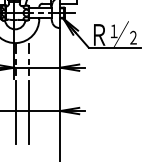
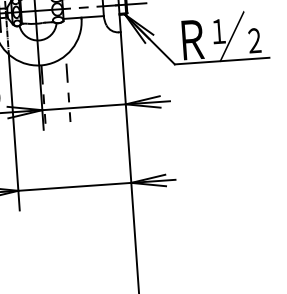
line: (15, 112) -> (50, 191), removed
line: (29, 112) -> (75, 189), removed

